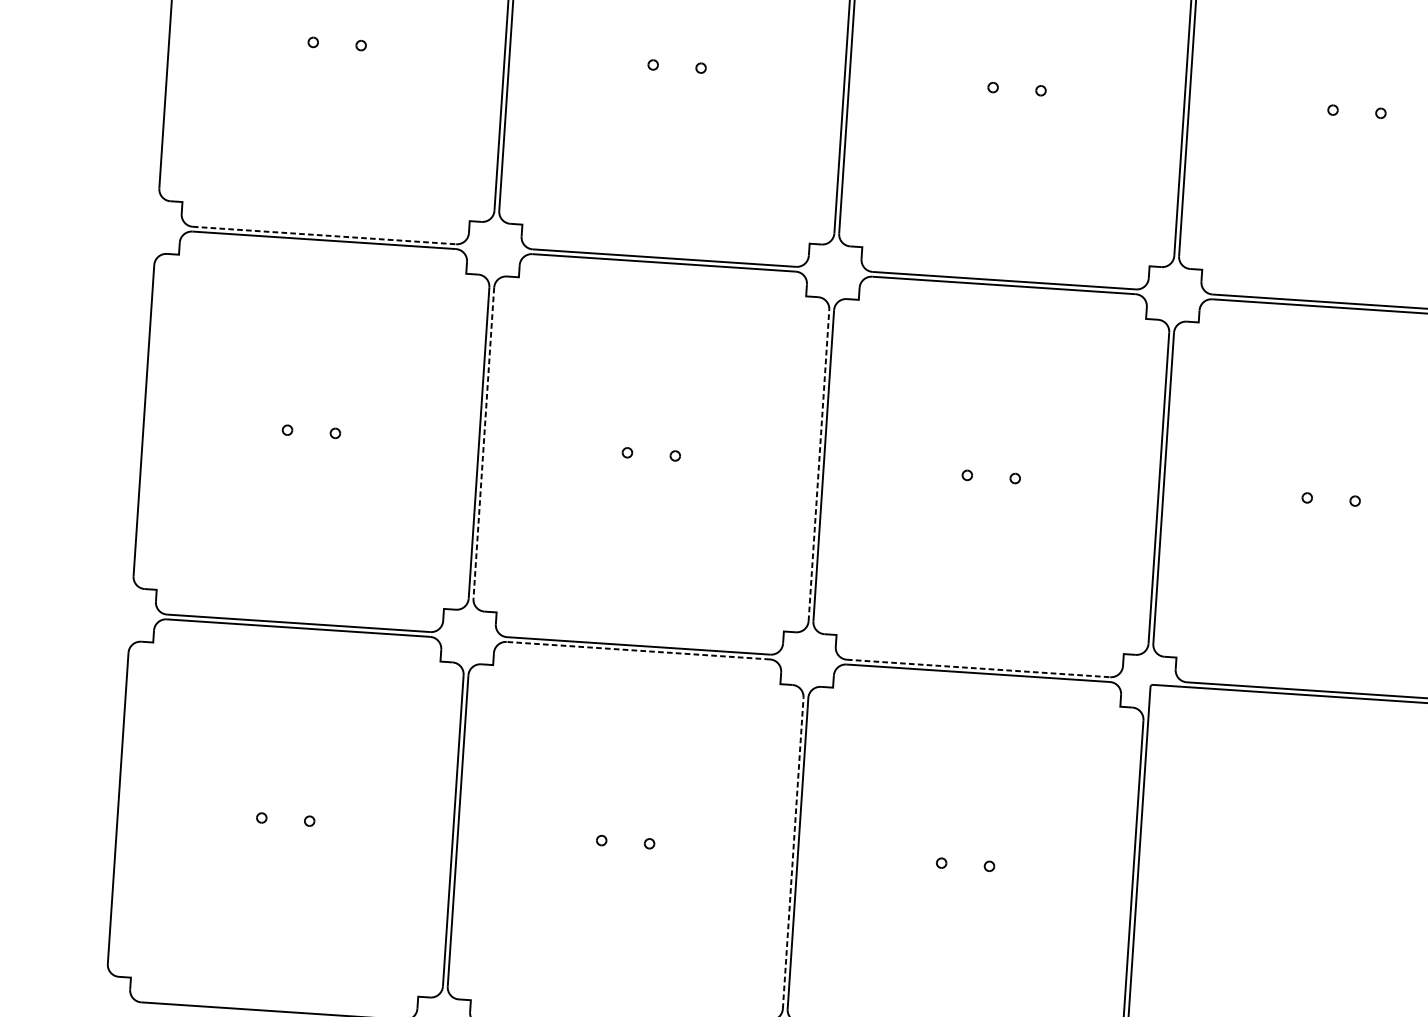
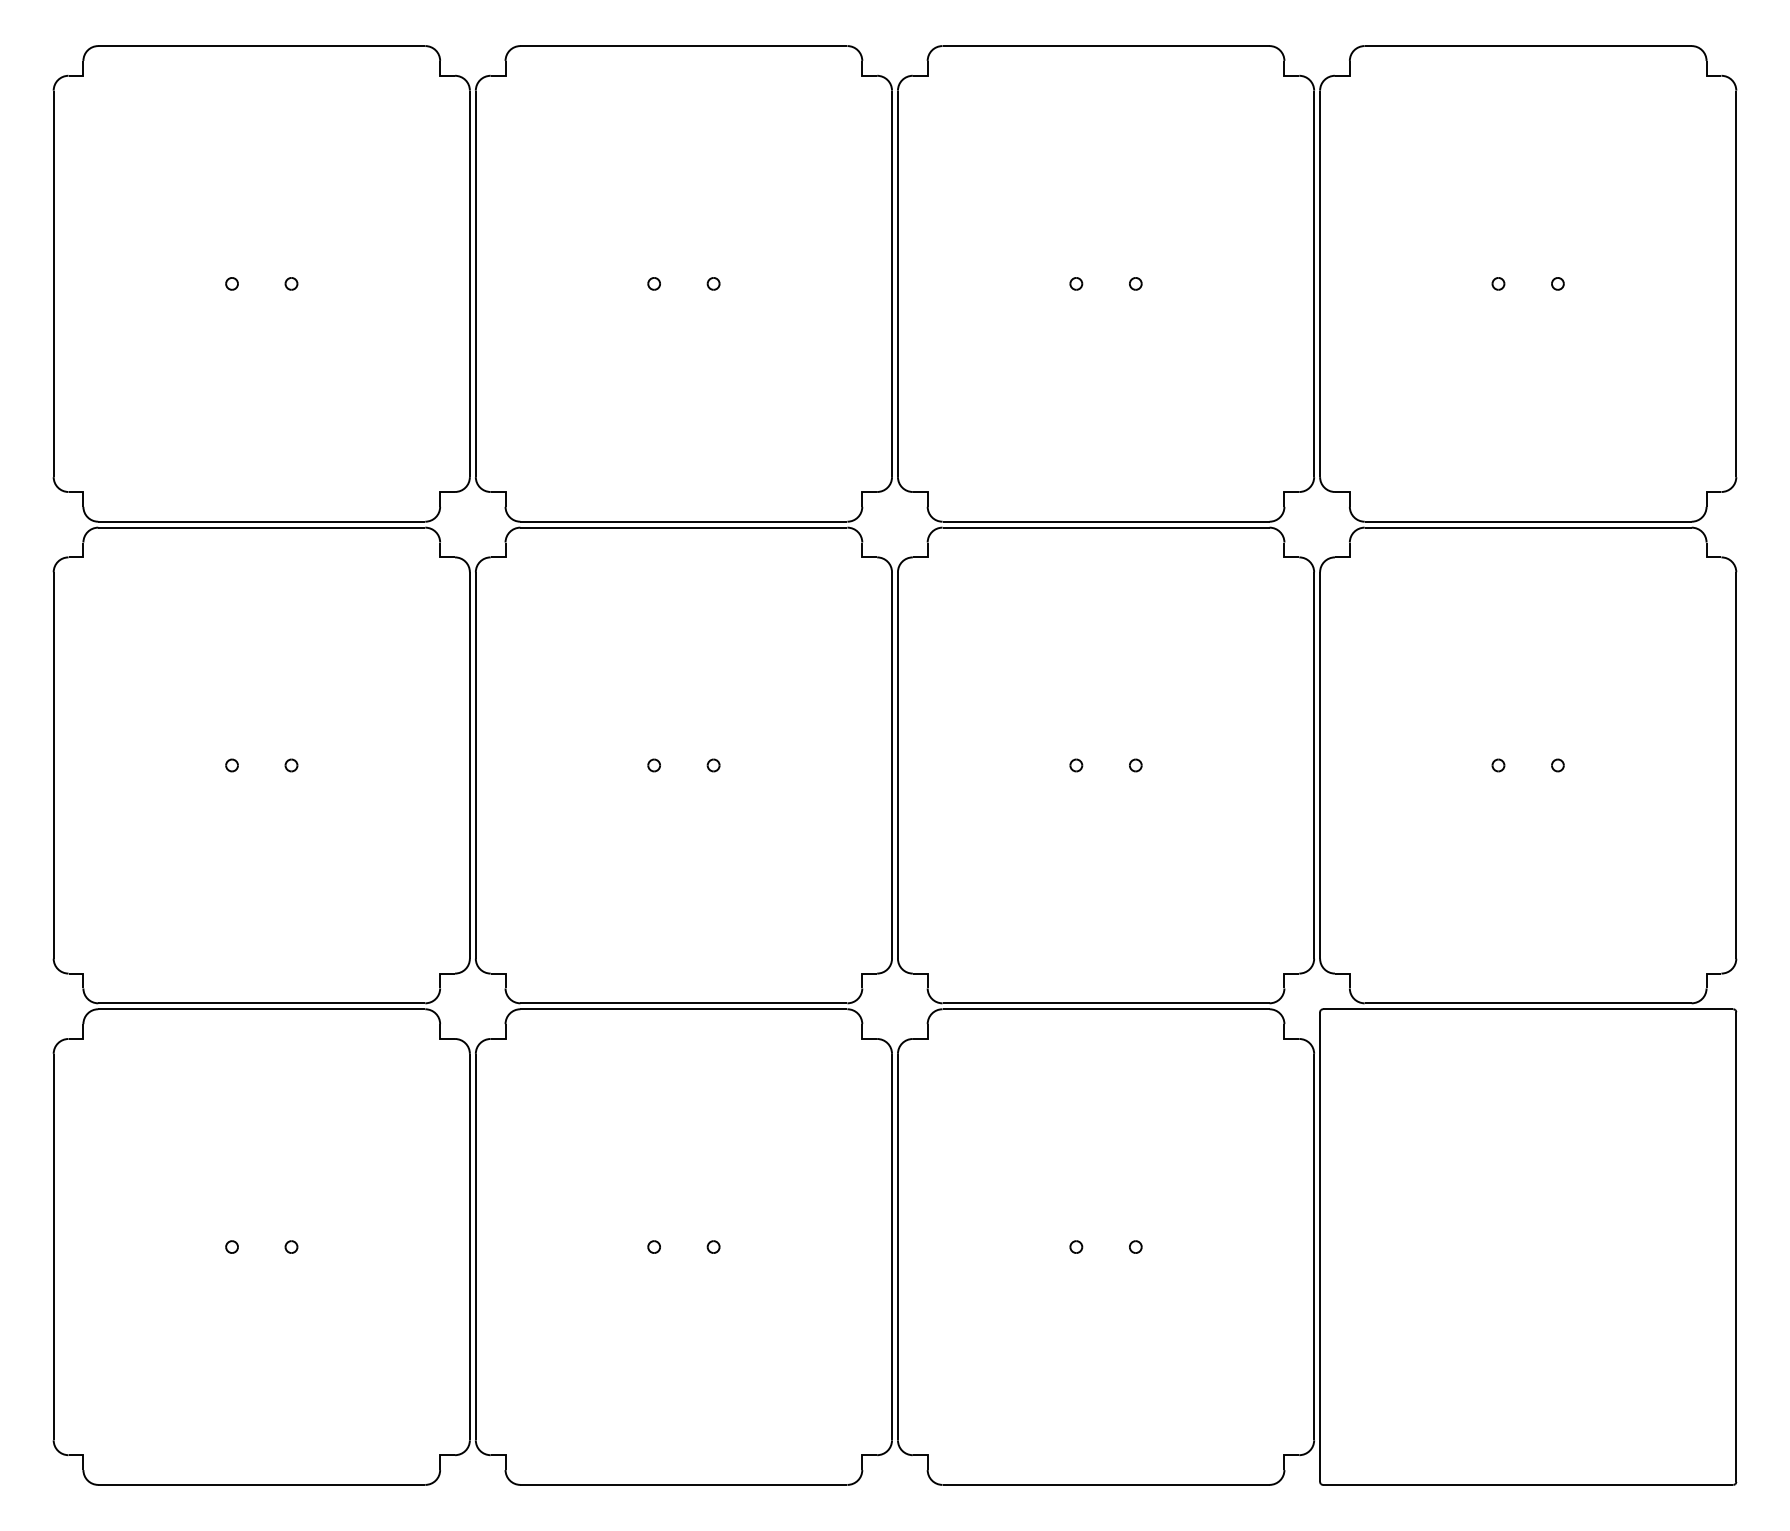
line: (324, 235) -> (261, 521), dashed -> solid
line: (483, 443) -> (475, 765), dashed -> solid
line: (819, 464) -> (892, 764), dashed -> solid
line: (638, 650) -> (683, 1009), dashed -> solid
line: (978, 668) -> (1106, 1003), dashed -> solid
line: (793, 852) -> (892, 1246), dashed -> solid

